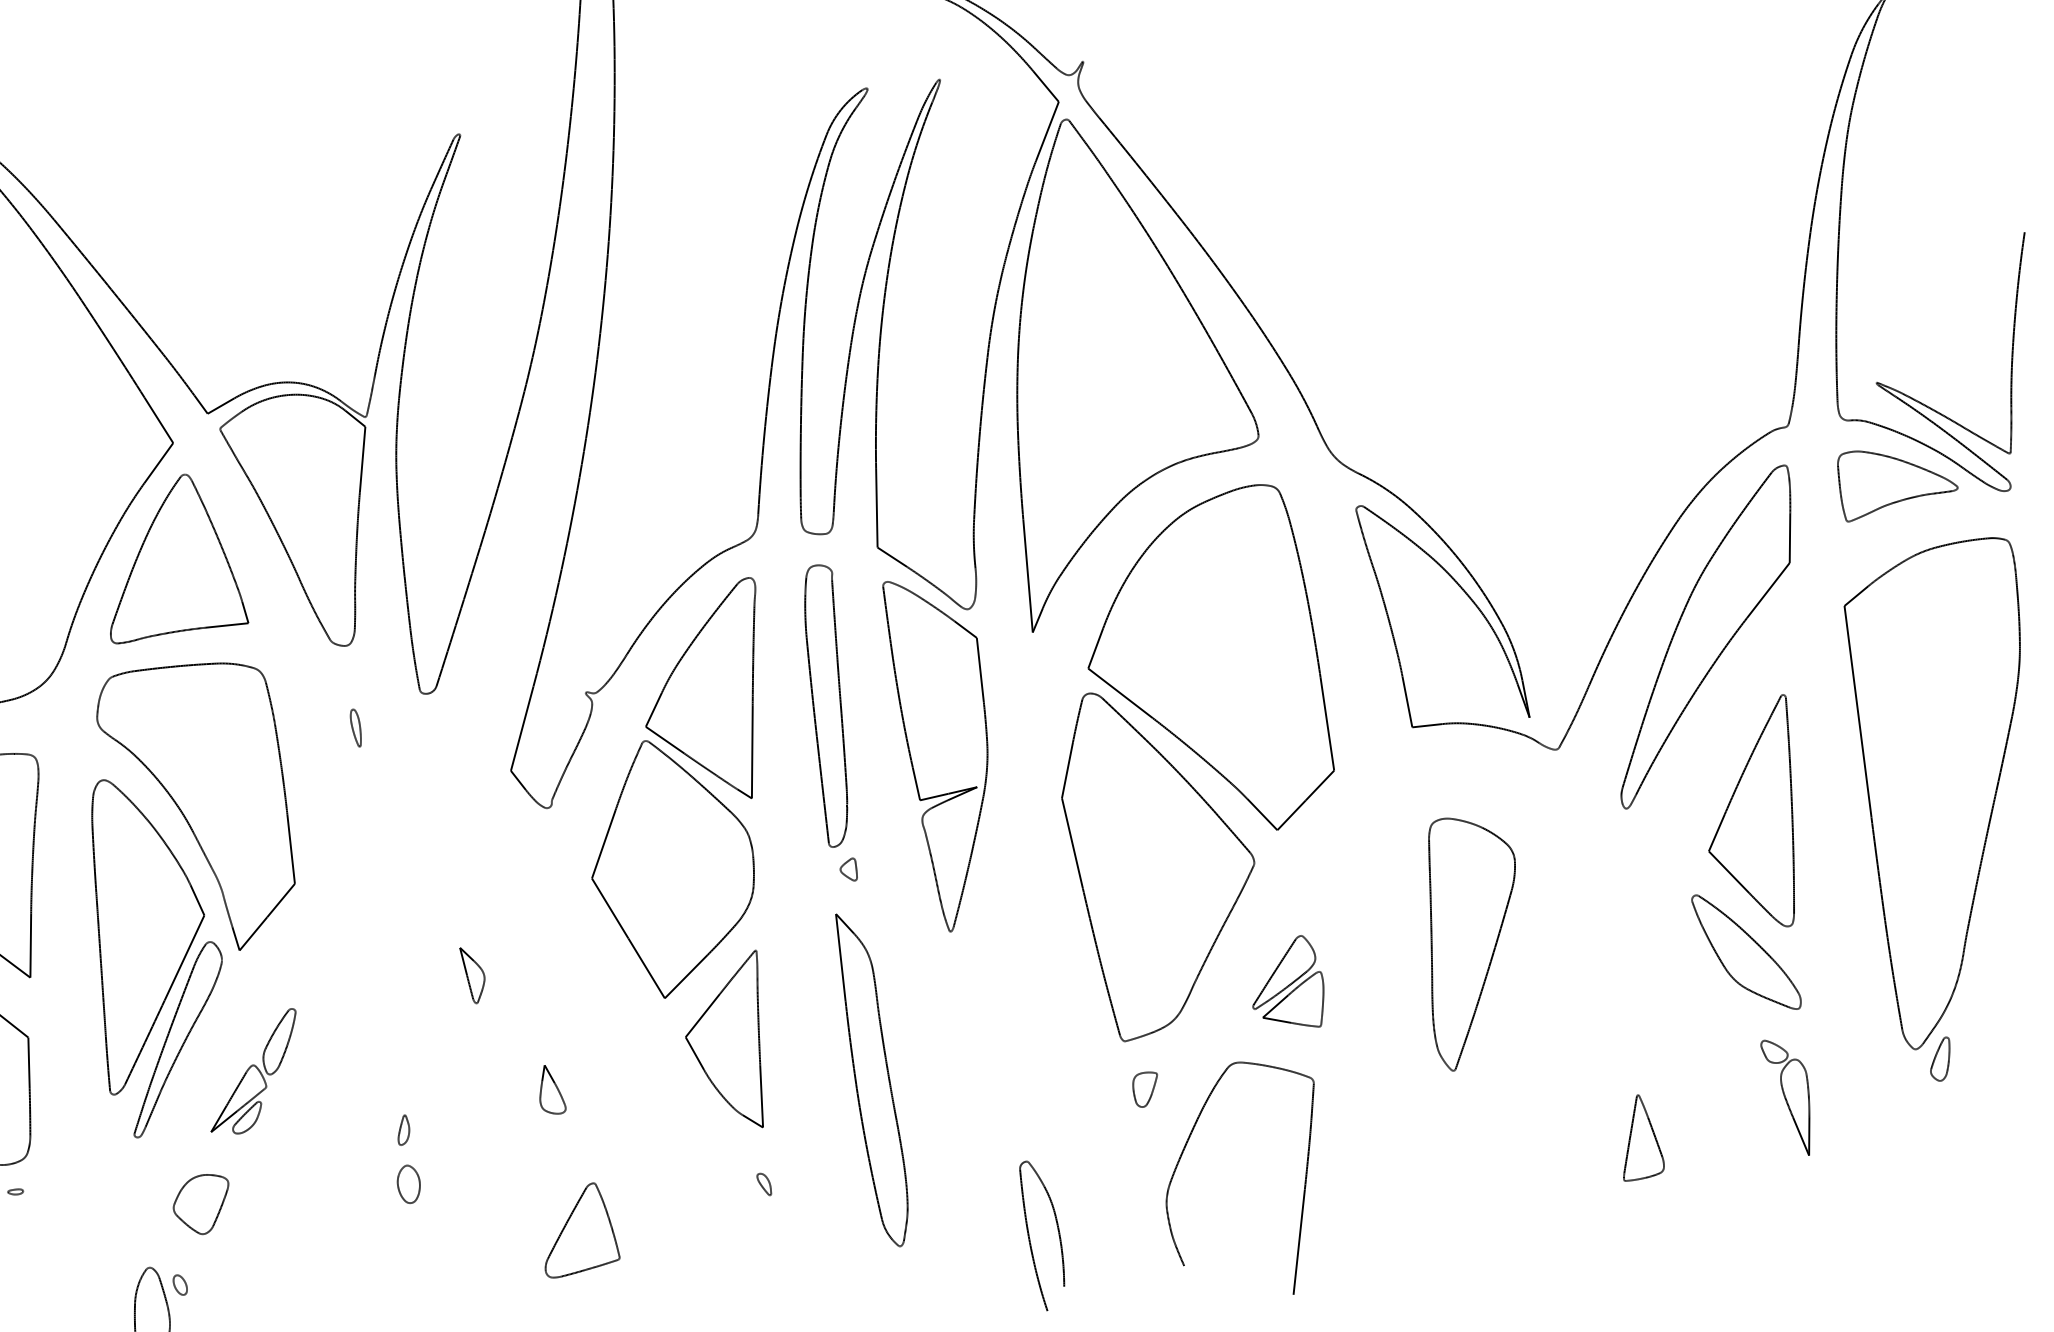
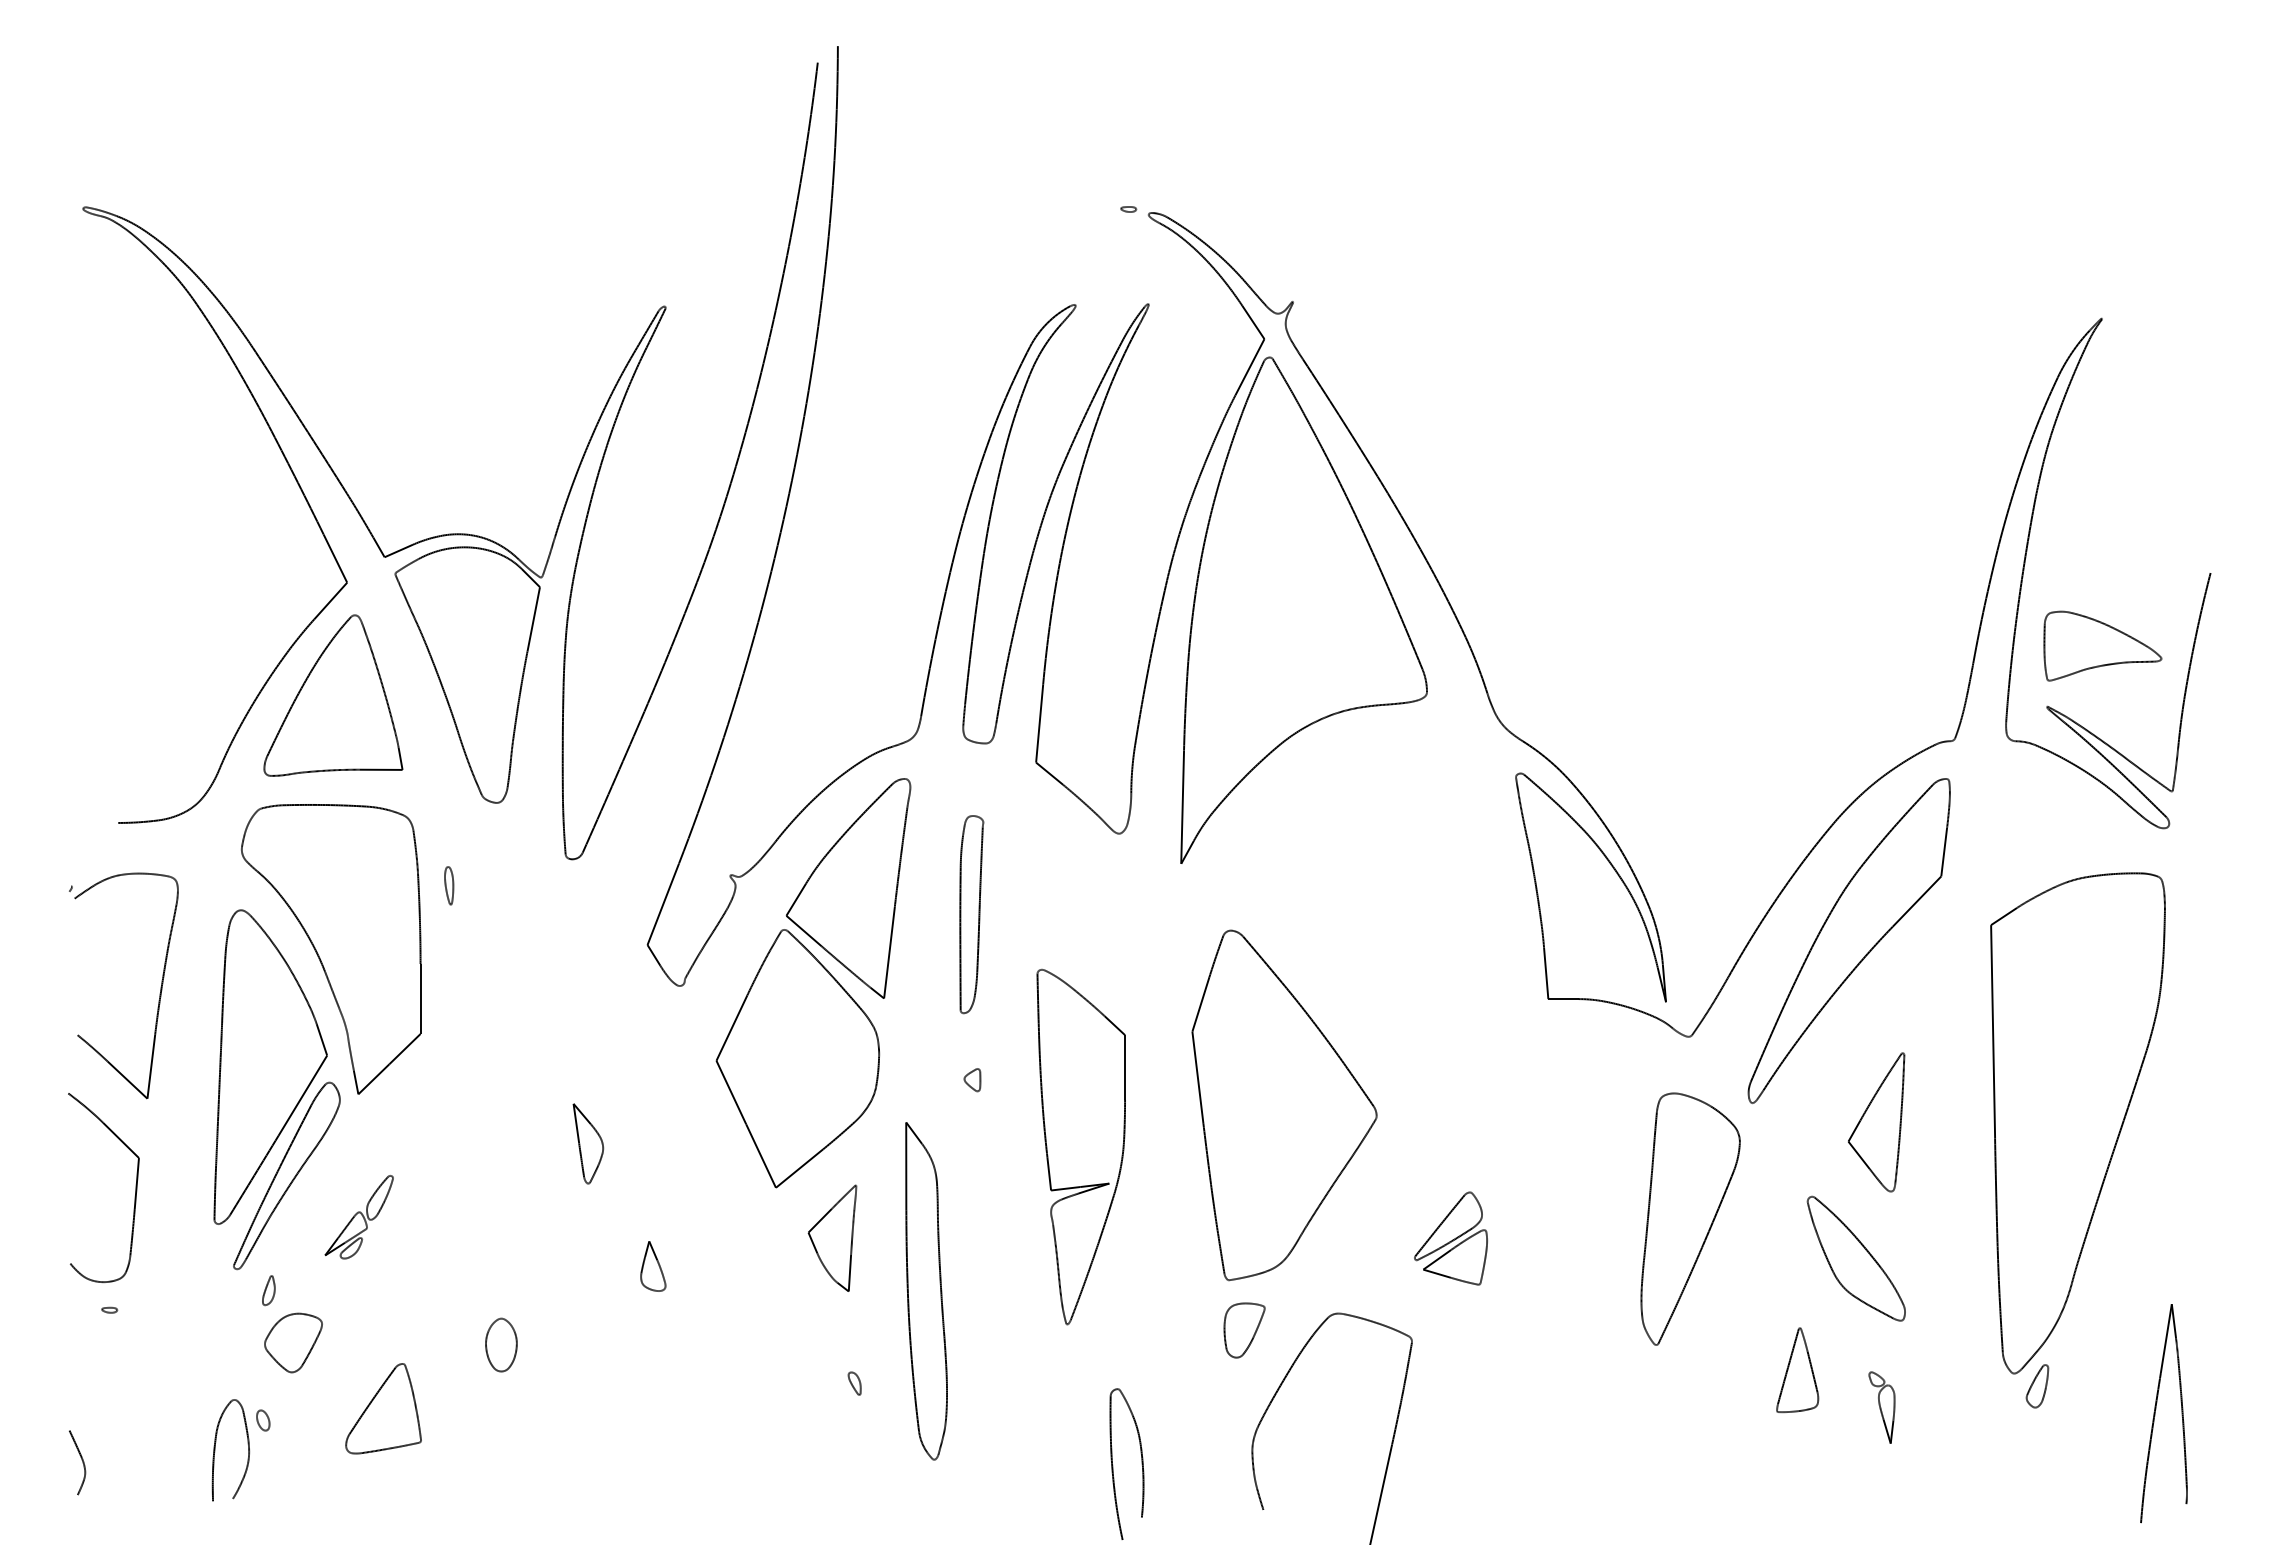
part: (1897, 480) -> (2102, 645), moved
part: (1205, 663) -> (1349, 913), removed
part: (829, 705) -> (971, 914), size x0.7
part: (356, 727) -> (449, 885), moved
part: (944, 753) -> (1080, 1146), moved
part: (1751, 814) -> (1876, 1122), size x0.6
part: (1473, 941) -> (1690, 1218), moved
part: (473, 975) -> (588, 1144), size x1.4
part: (1286, 983) -> (1450, 1238), moved
part: (726, 1042) -> (832, 1238), size x0.6
part: (254, 1072) -> (359, 1217), size x0.7
part: (874, 1079) -> (926, 1291), moved
part: (1146, 1089) -> (1244, 1330), size x1.6
part: (1787, 1097) -> (1881, 1407), size x0.6
part: (403, 1130) -> (268, 1290), moved
part: (1640, 1137) -> (1797, 1370), moved
part: (408, 1183) -> (501, 1344), size x1.4
part: (578, 1229) -> (383, 1408), moved

